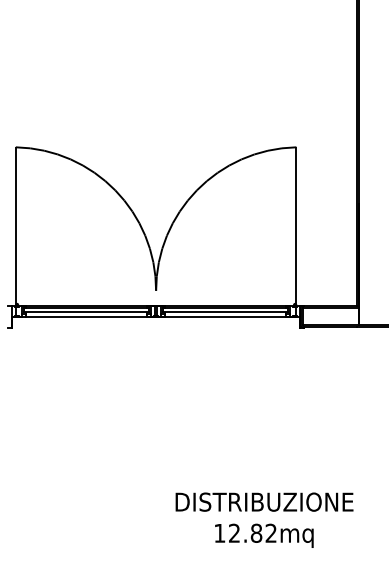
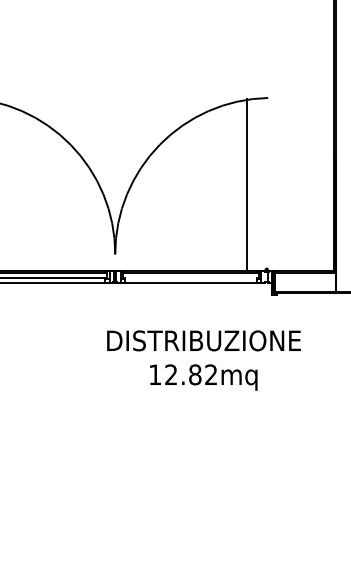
line: (296, 226) -> (247, 184), moved
line: (225, 312) -> (190, 278), removed
text: (264, 519) -> (203, 359), moved

